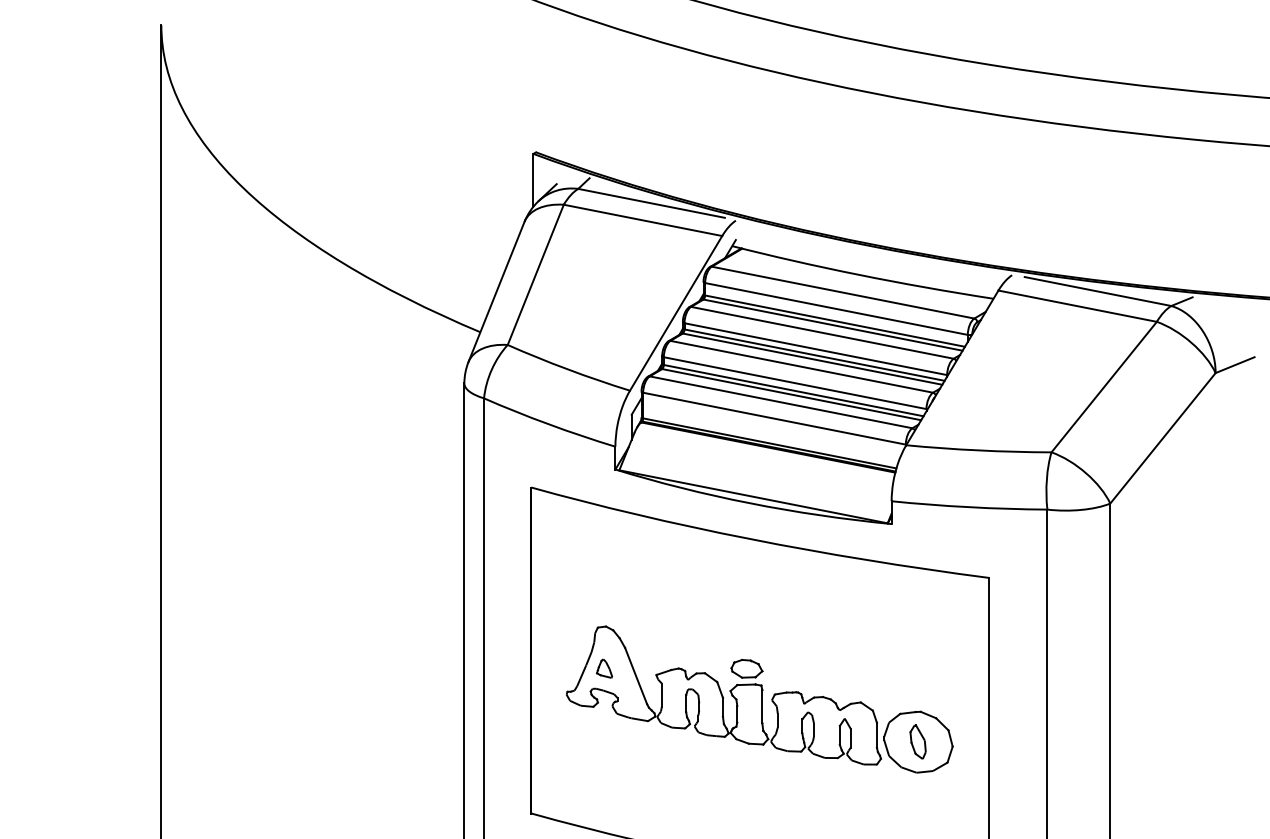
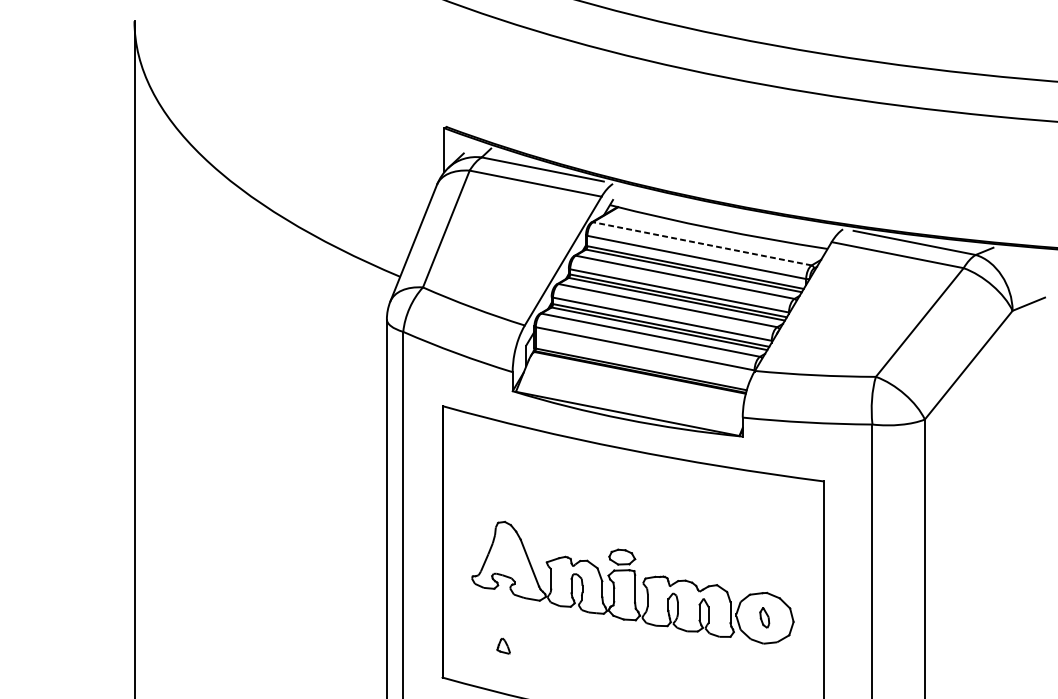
line: (843, 292) -> (702, 243), solid -> dashed
part: (604, 668) -> (503, 646), moved
part: (917, 741) -> (764, 617), size x0.7

